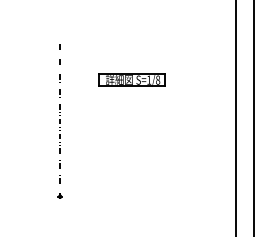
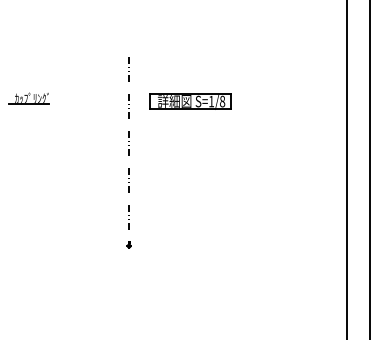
part: (132, 80) -> (190, 101), moved

